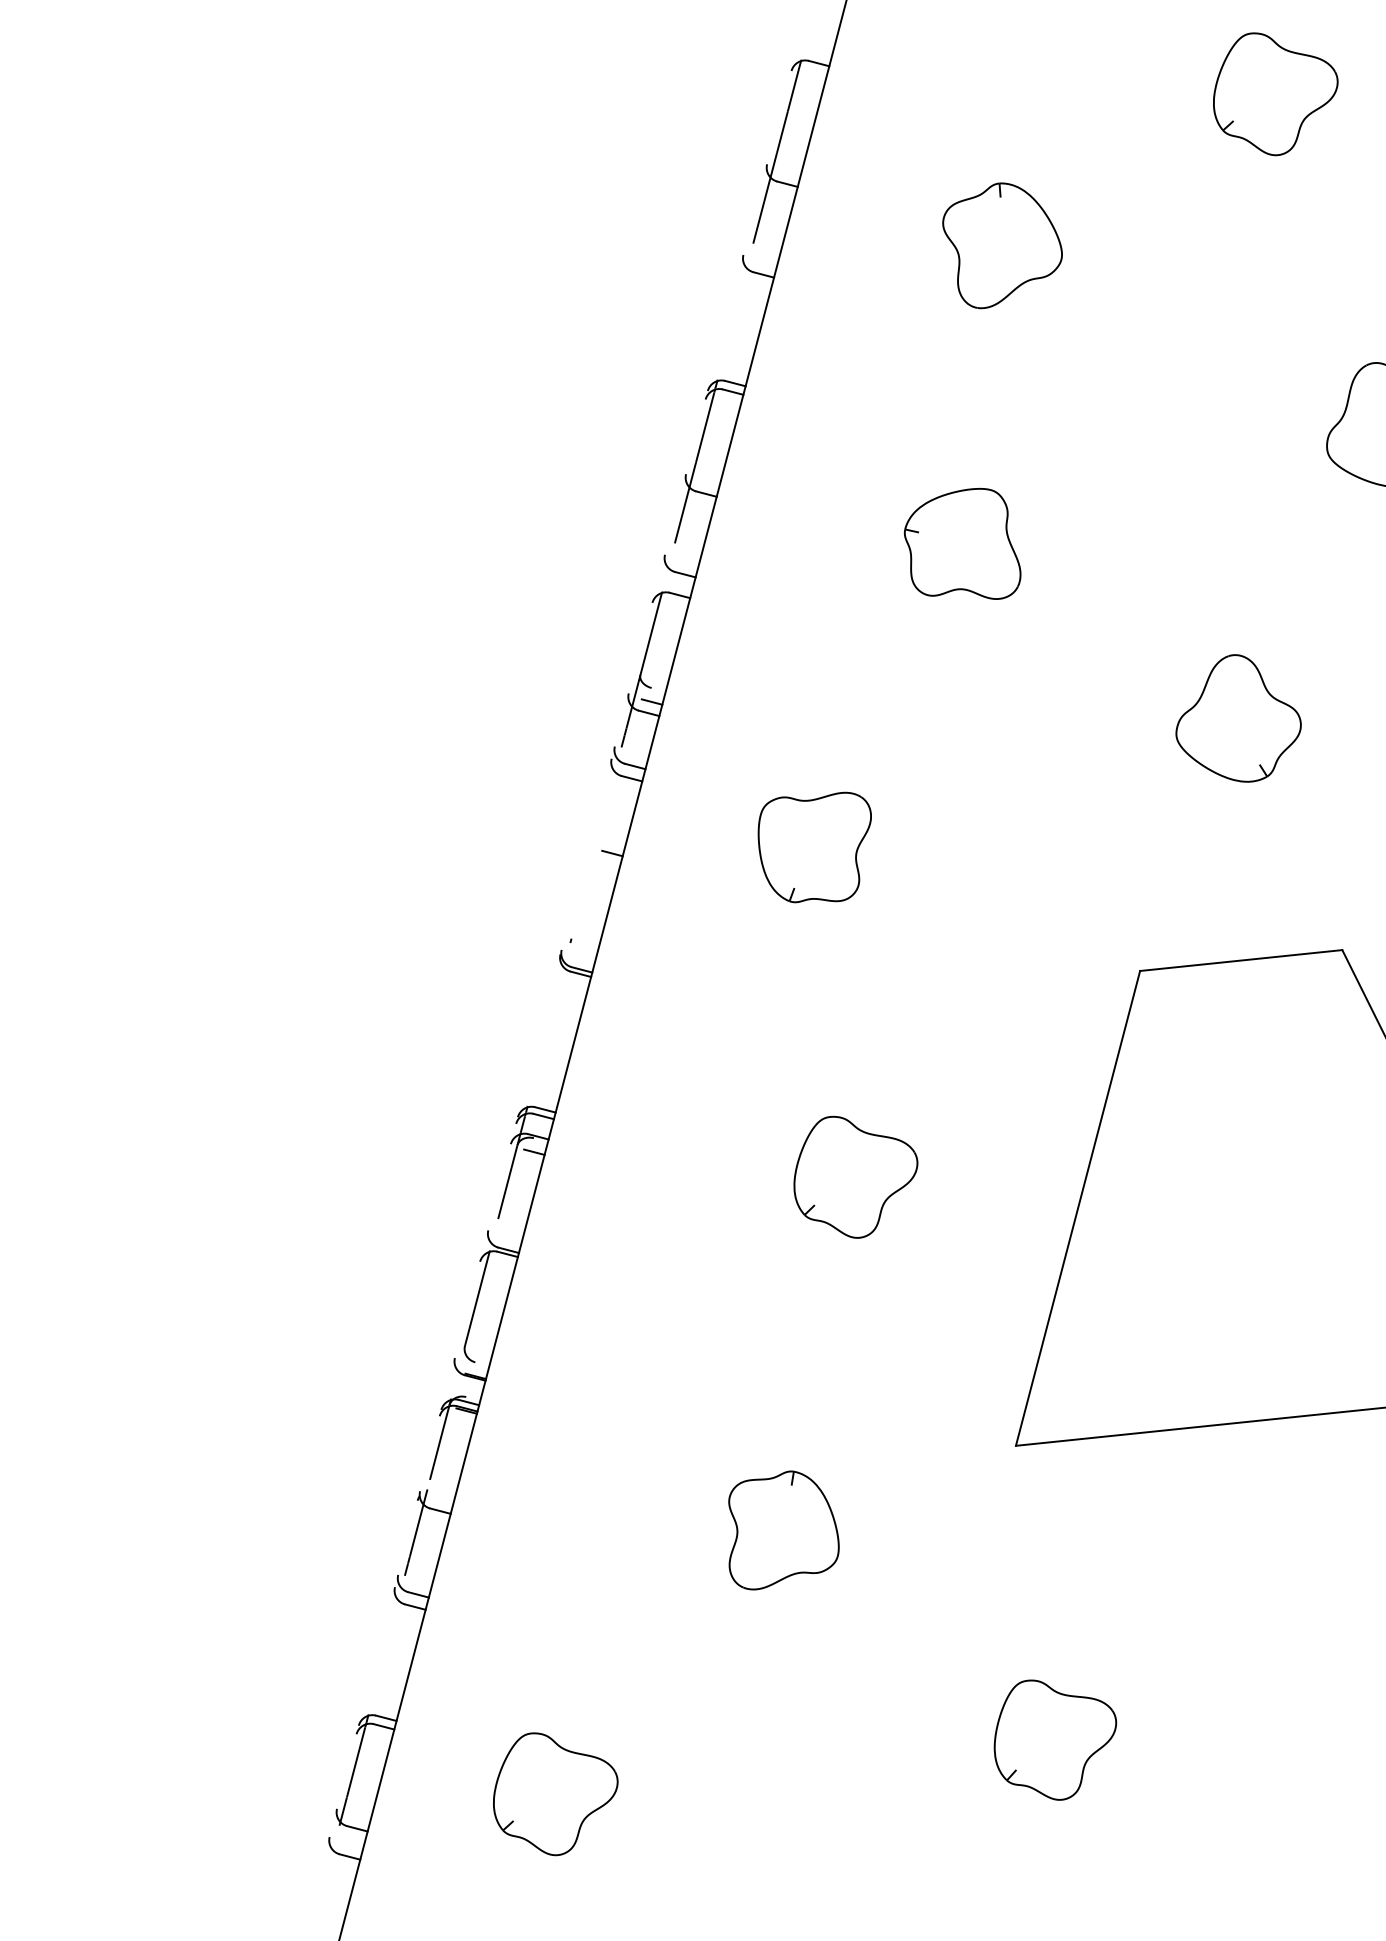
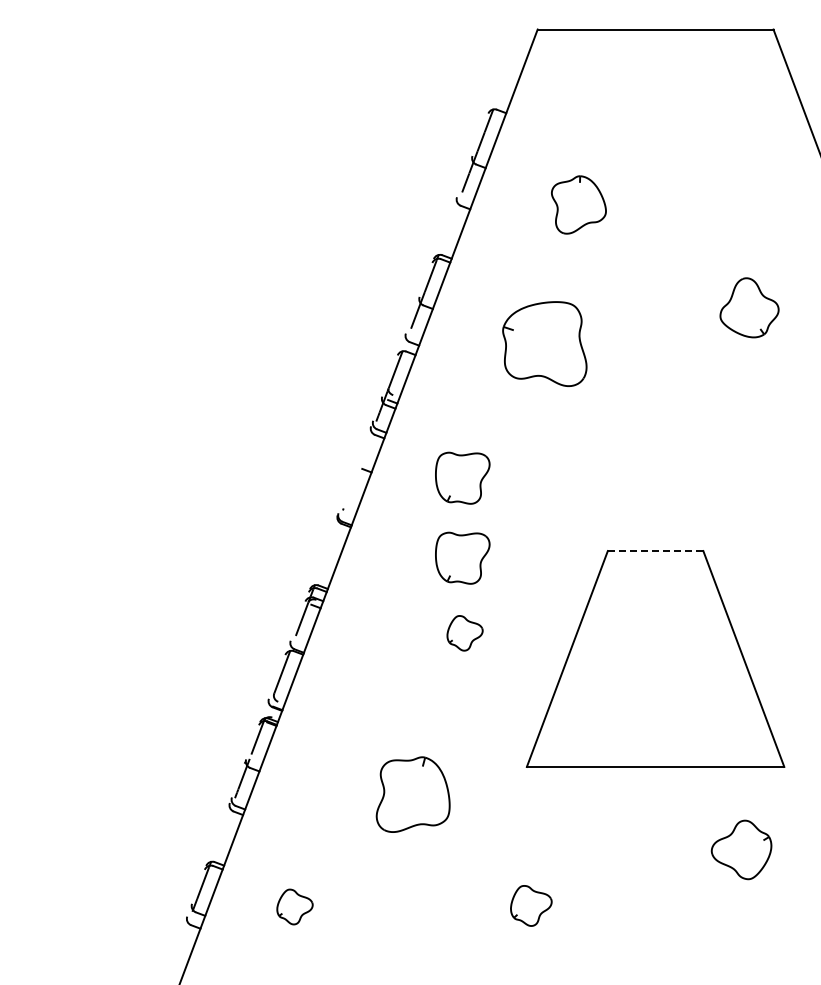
part: (1275, 93) -> (713, 147), removed
part: (962, 545) -> (545, 343), size x1.6
part: (1237, 717) -> (665, 437), removed
line: (1241, 961) -> (655, 551), solid -> dashed
part: (833, 1016) -> (462, 557), added
part: (854, 1176) -> (464, 633), size x0.6
part: (781, 1528) -> (413, 794), size x1.4
part: (1056, 1738) -> (531, 905), size x0.7
part: (554, 1792) -> (294, 906), size x0.6

